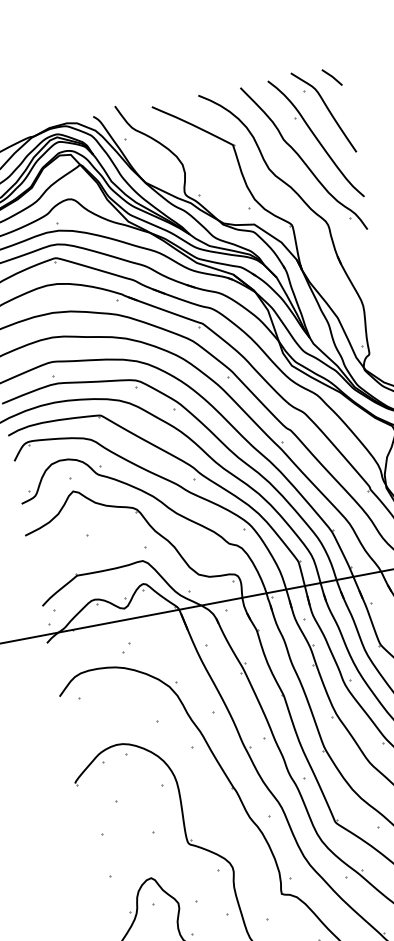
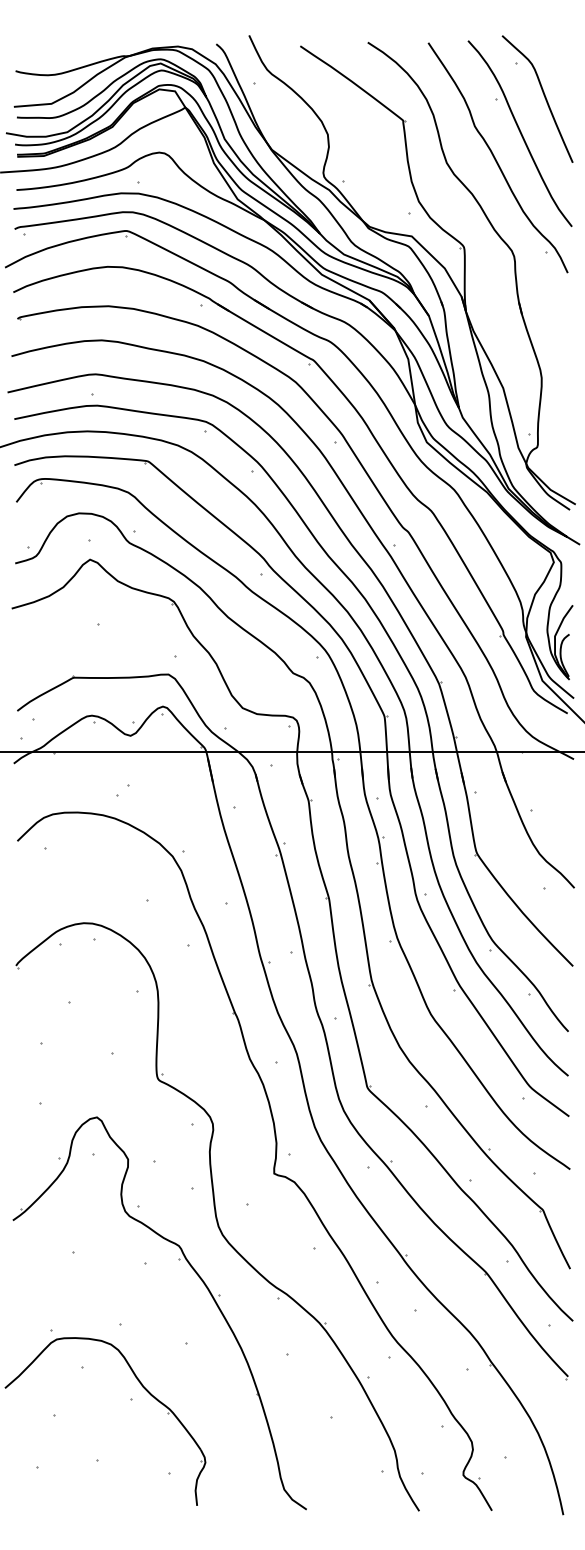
line: (332, 77) -> (558, 52), removed

